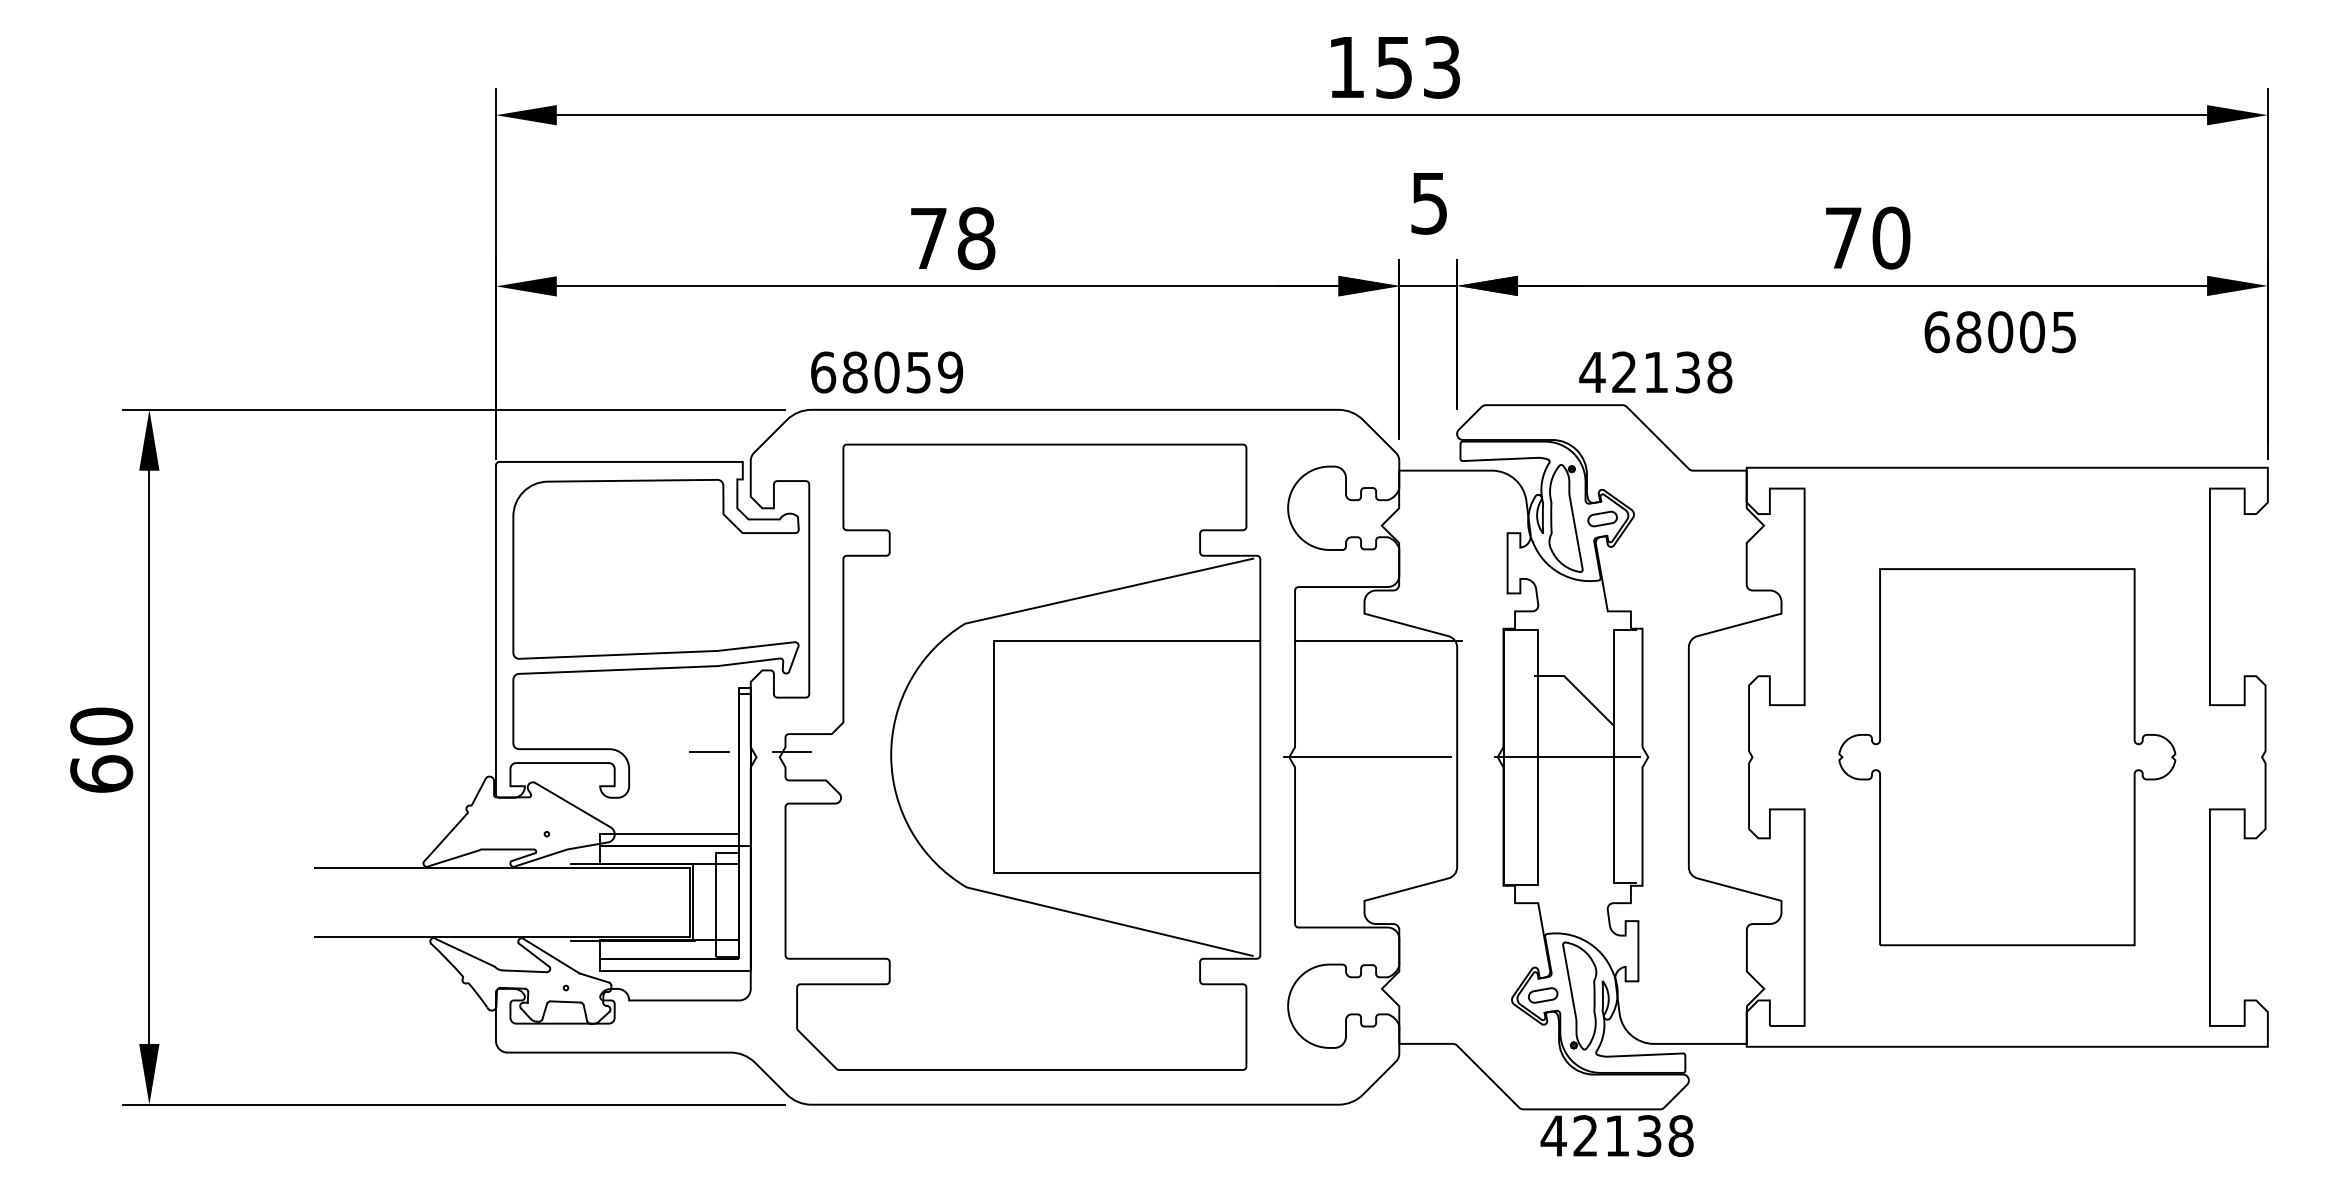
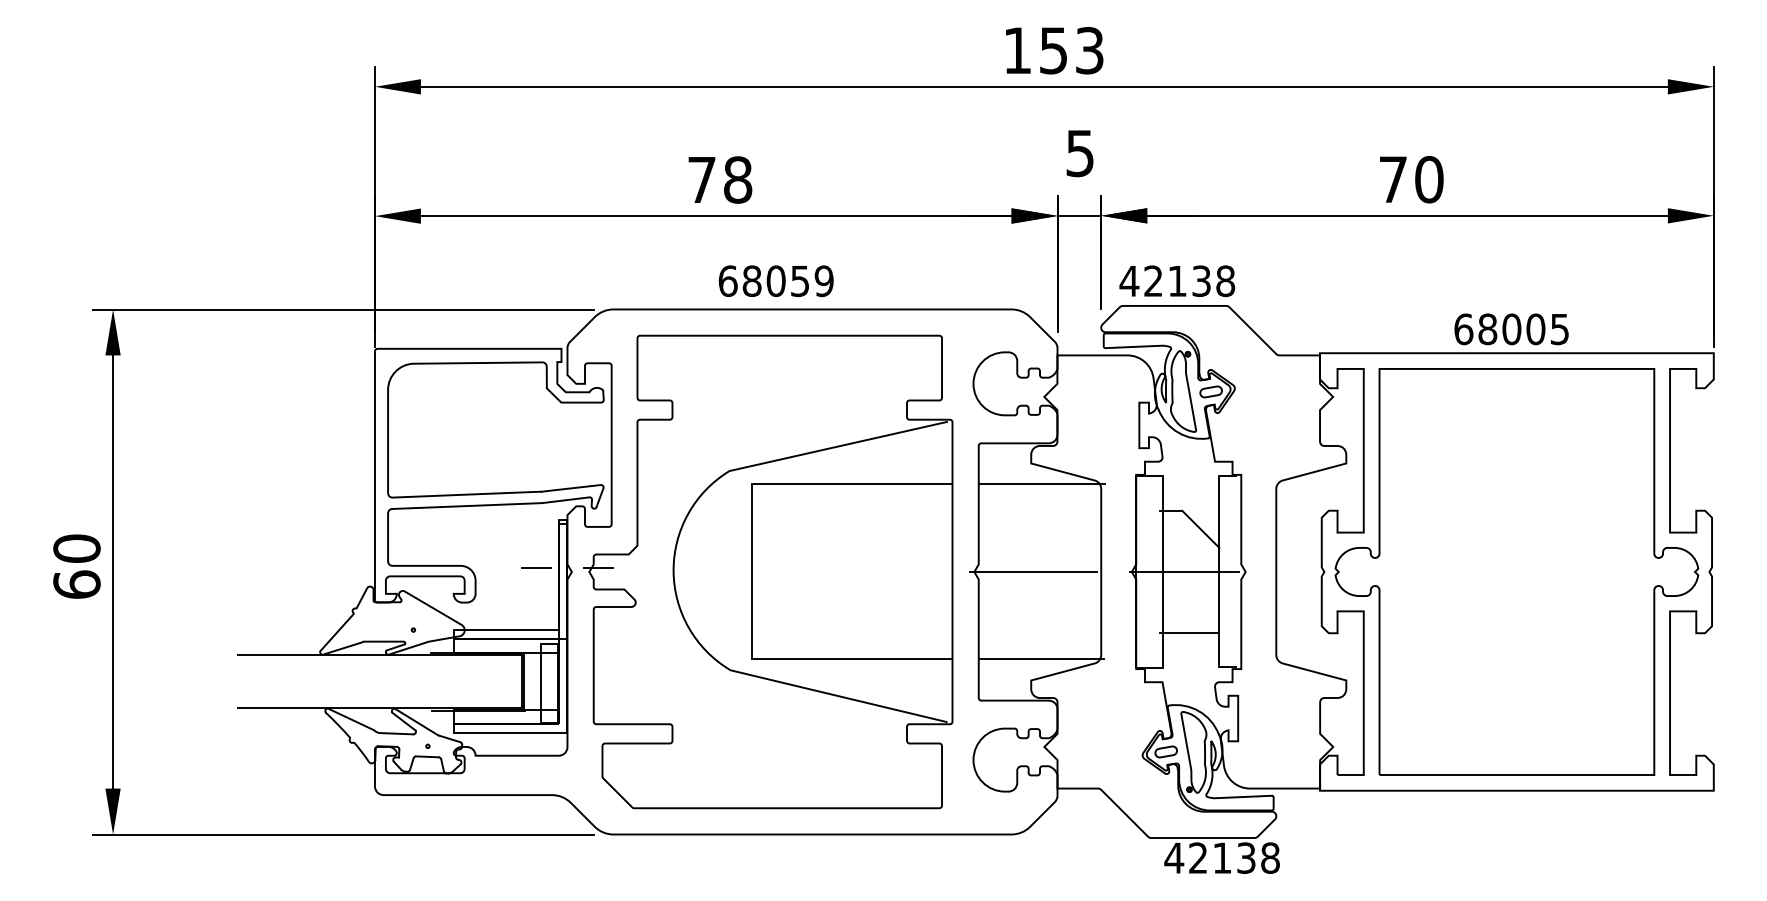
text: (1999, 332) -> (1511, 329), moved
text: (887, 372) -> (776, 281), moved
text: (1655, 372) -> (1177, 281), moved
part: (2007, 756) -> (1517, 571), size x1.43
line: (1573, 838) -> (1189, 633), added
line: (1377, 873) -> (1041, 659), added

